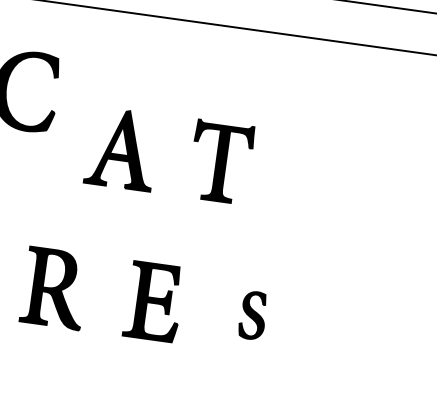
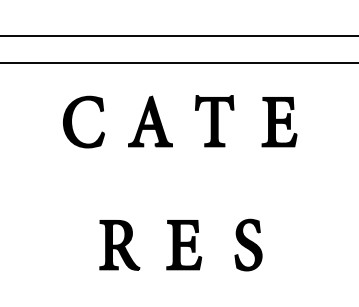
part: (326, 133) -> (279, 122), added
part: (122, 148) -> (150, 121), moved
part: (220, 162) -> (214, 121), moved
part: (253, 314) -> (248, 244), size x1.67

